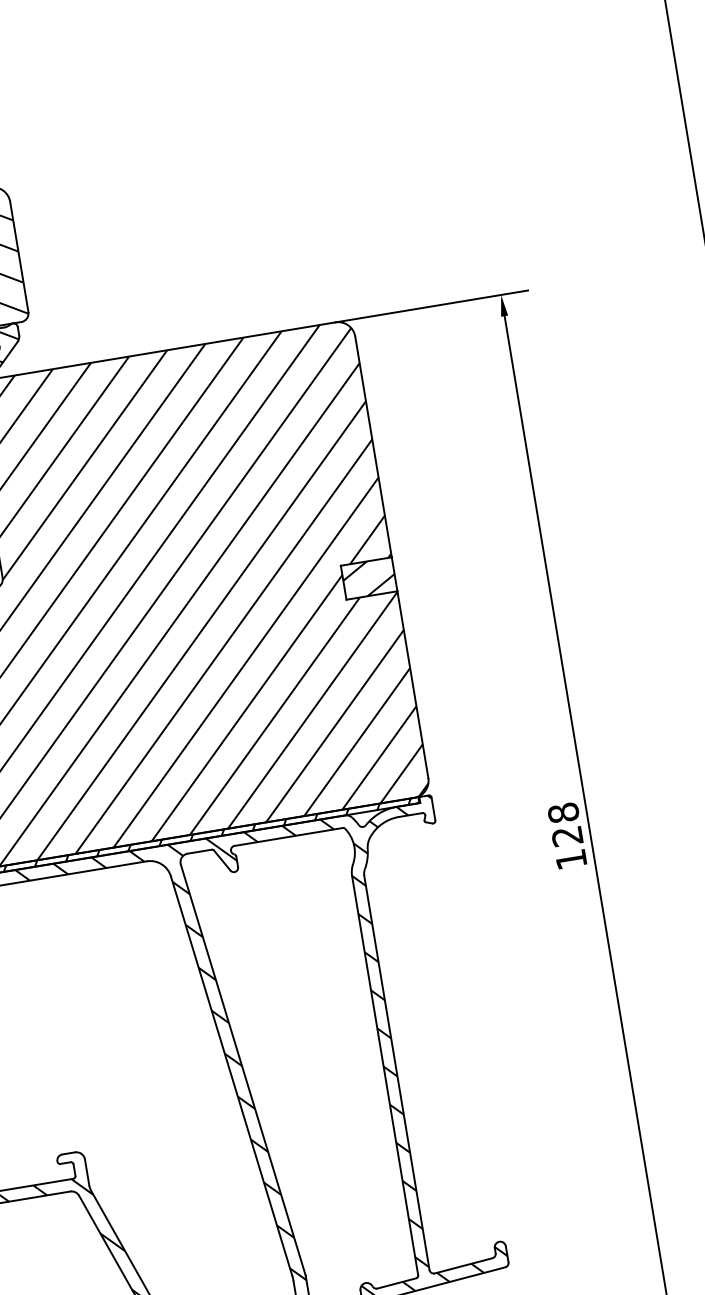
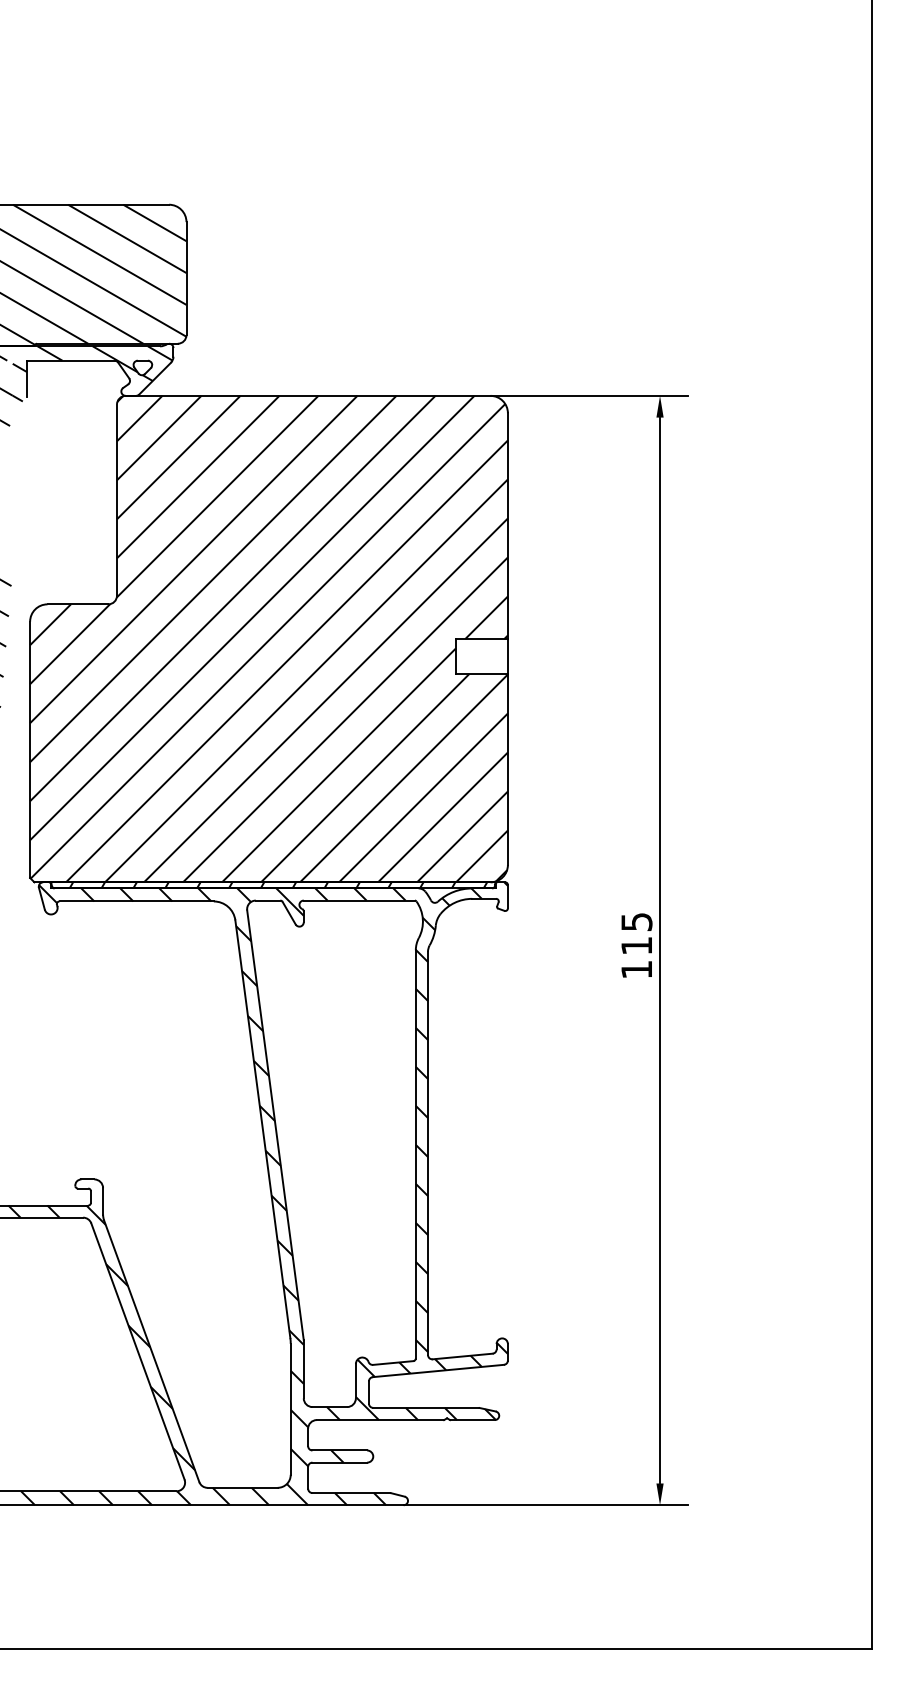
hatch: (368, 578) -> (481, 656), removed
text: (565, 824) -> (636, 933), 128 -> 115

